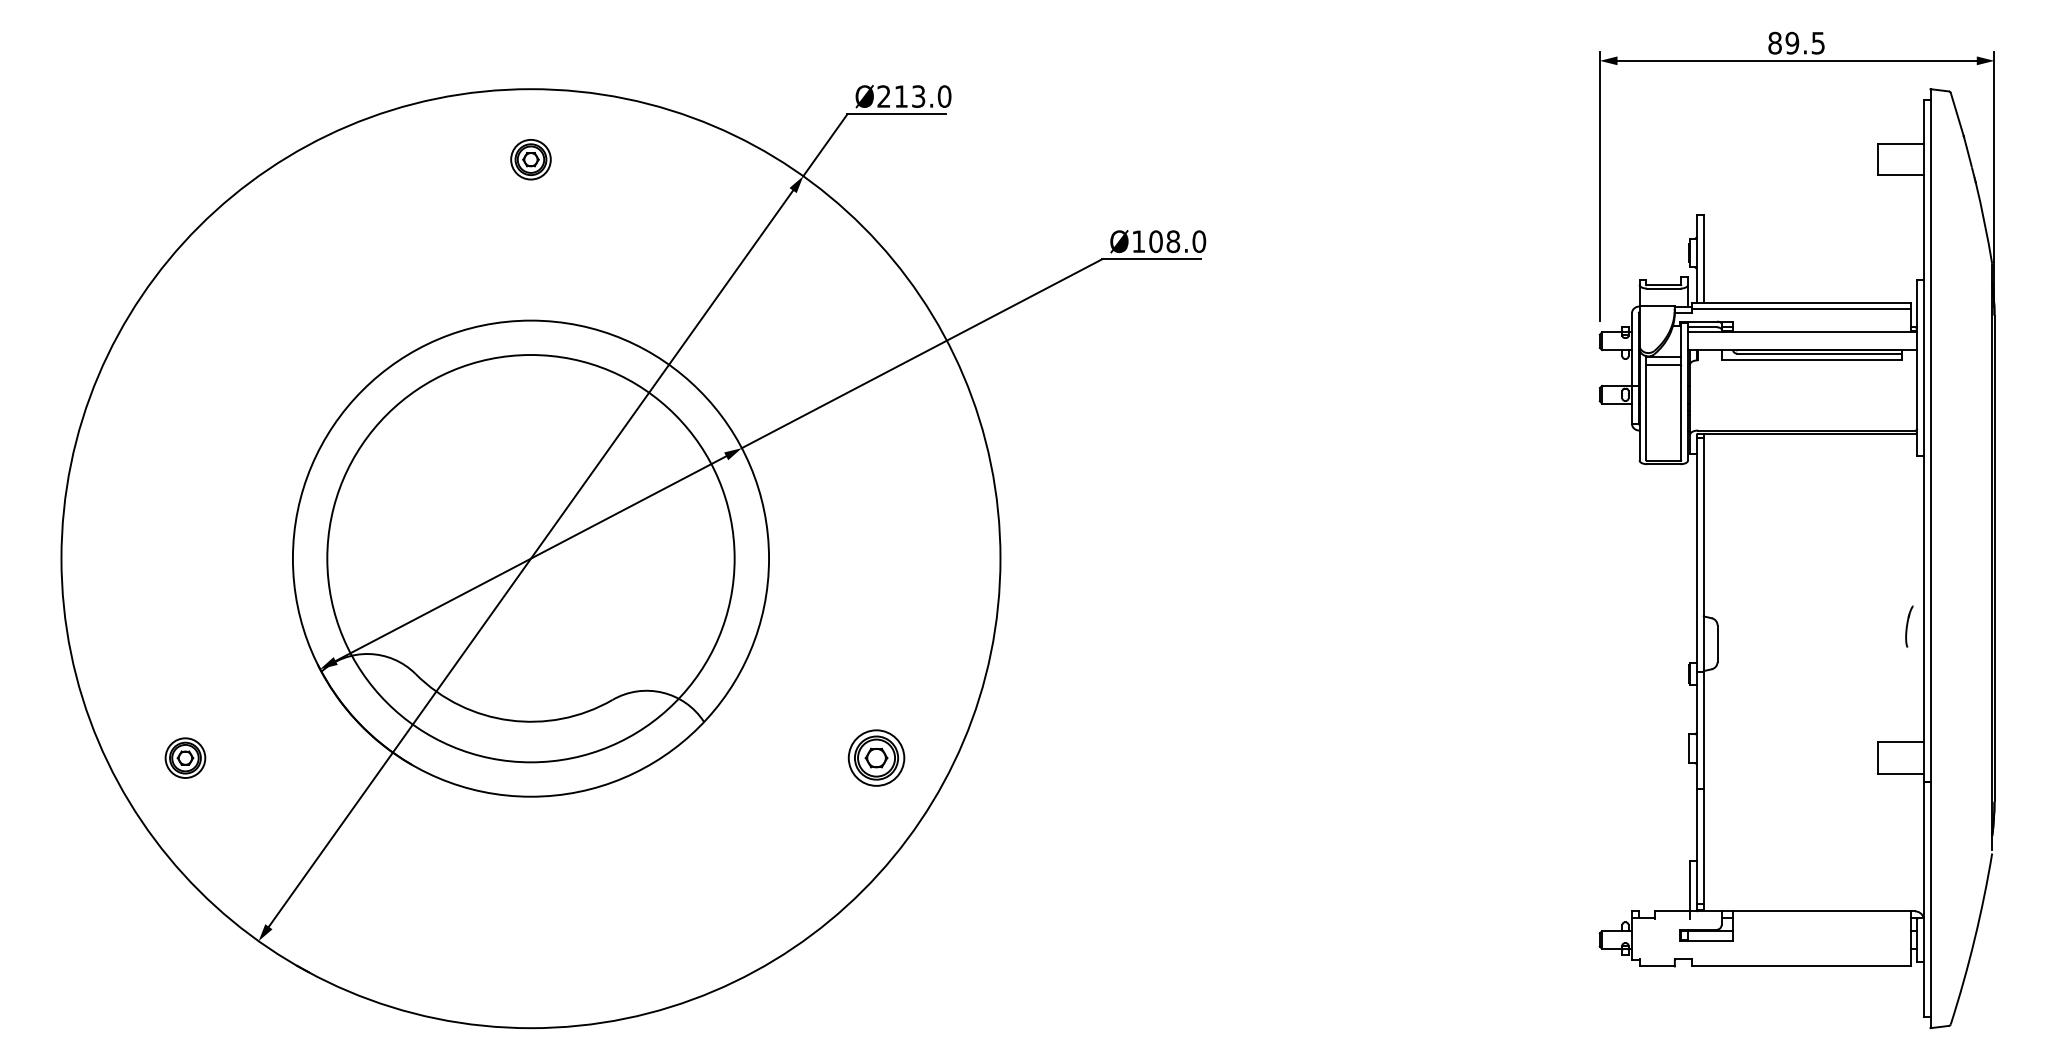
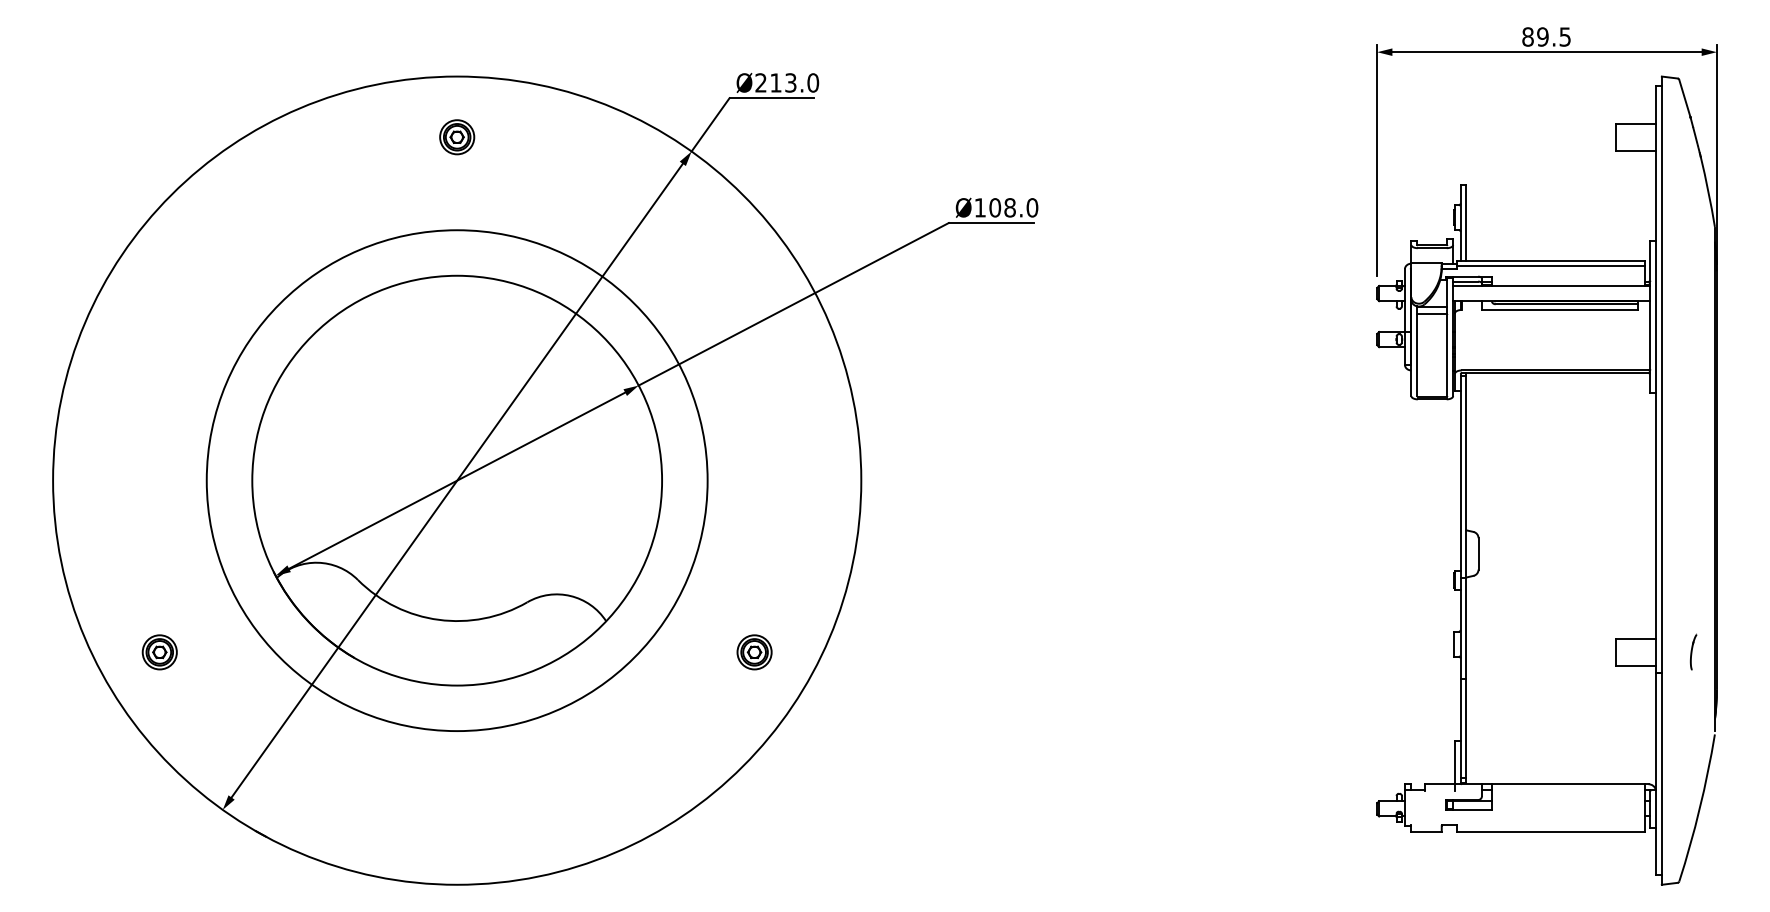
circle: (530, 558) -> (456, 480), size x1.43
part: (1909, 625) -> (1693, 651), moved
part: (876, 758) -> (754, 652), size x0.71

